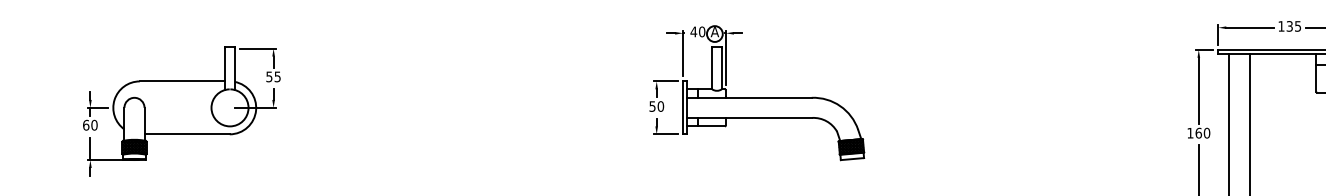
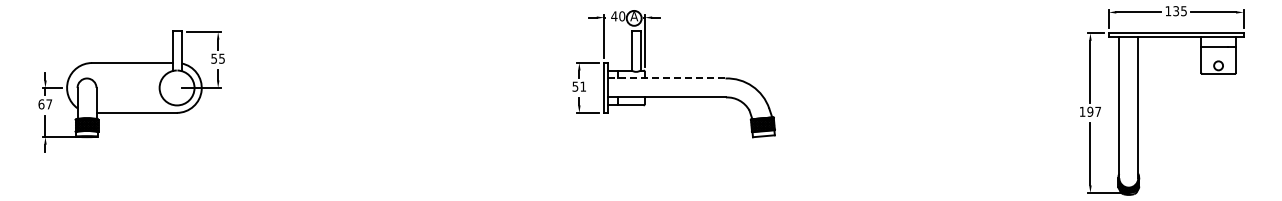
line: (749, 97) -> (666, 78), solid -> dashed
text: (661, 106) -> (583, 86), 50 -> 51
text: (94, 125) -> (49, 104), 60 -> 67
text: (1203, 132) -> (1094, 111), 160 -> 197

